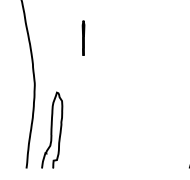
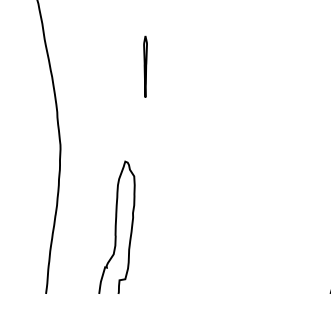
curve: (52, 129) -> (117, 225), moved

